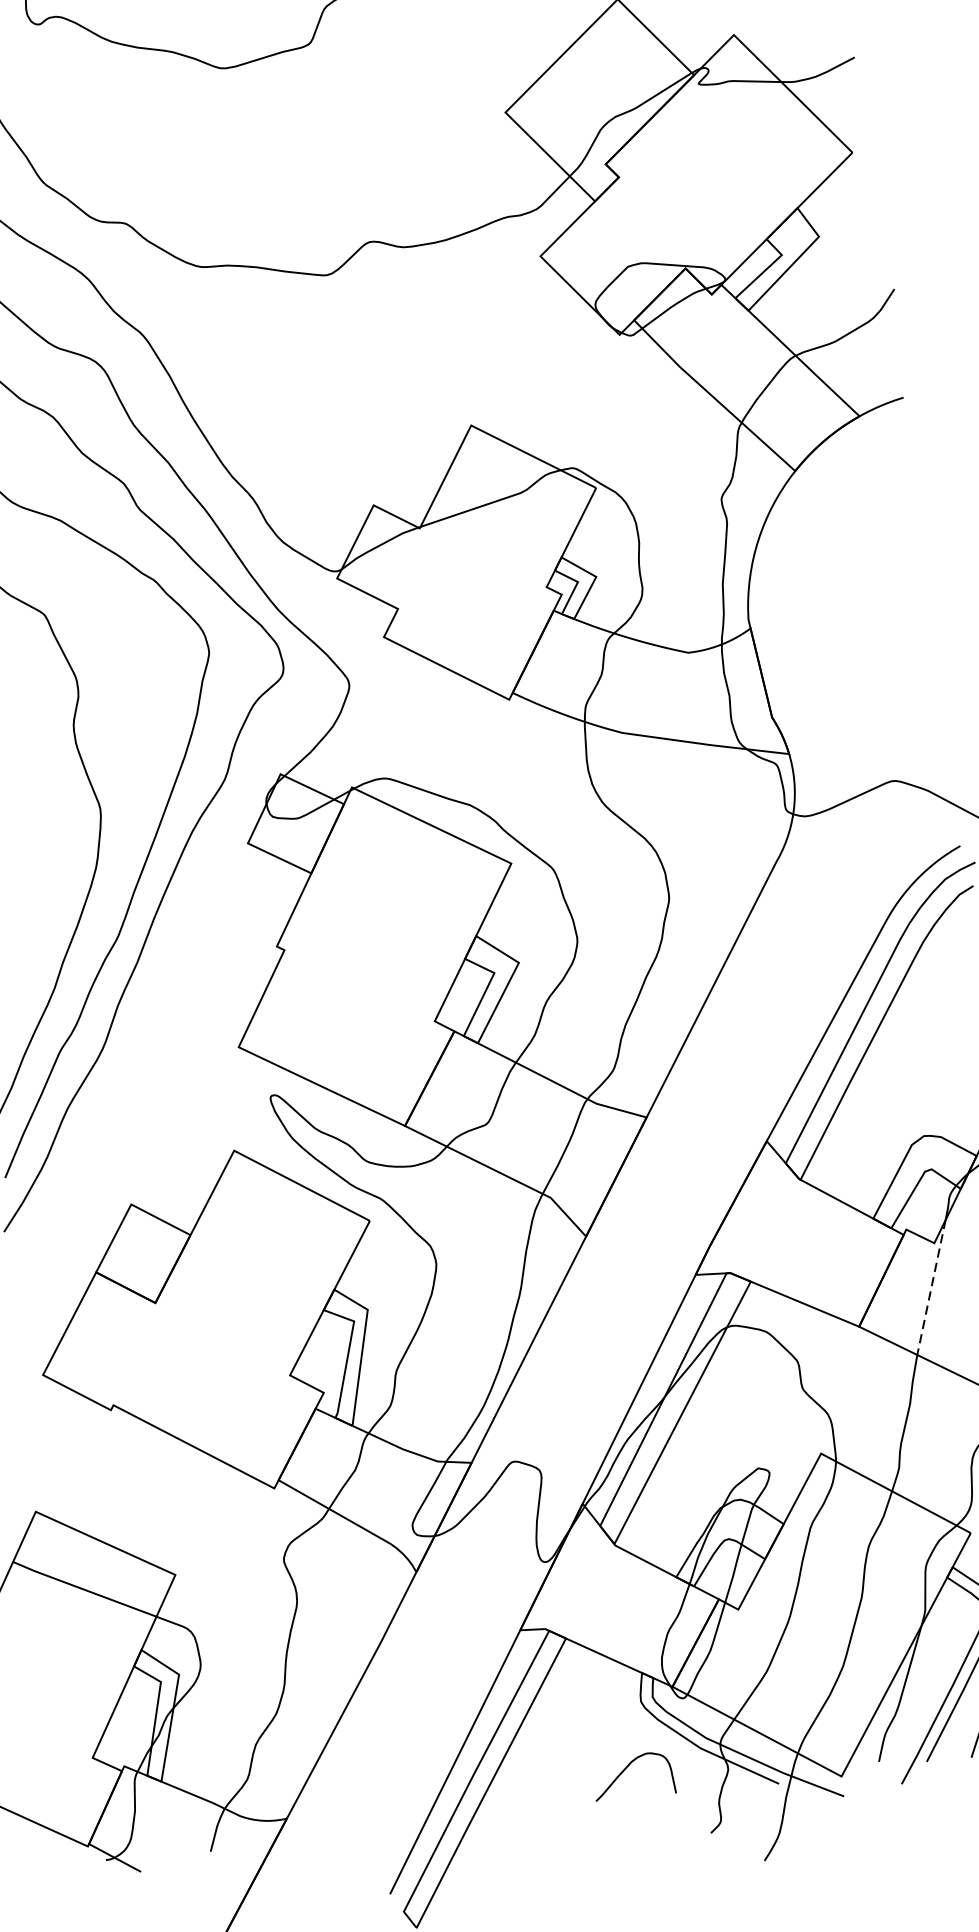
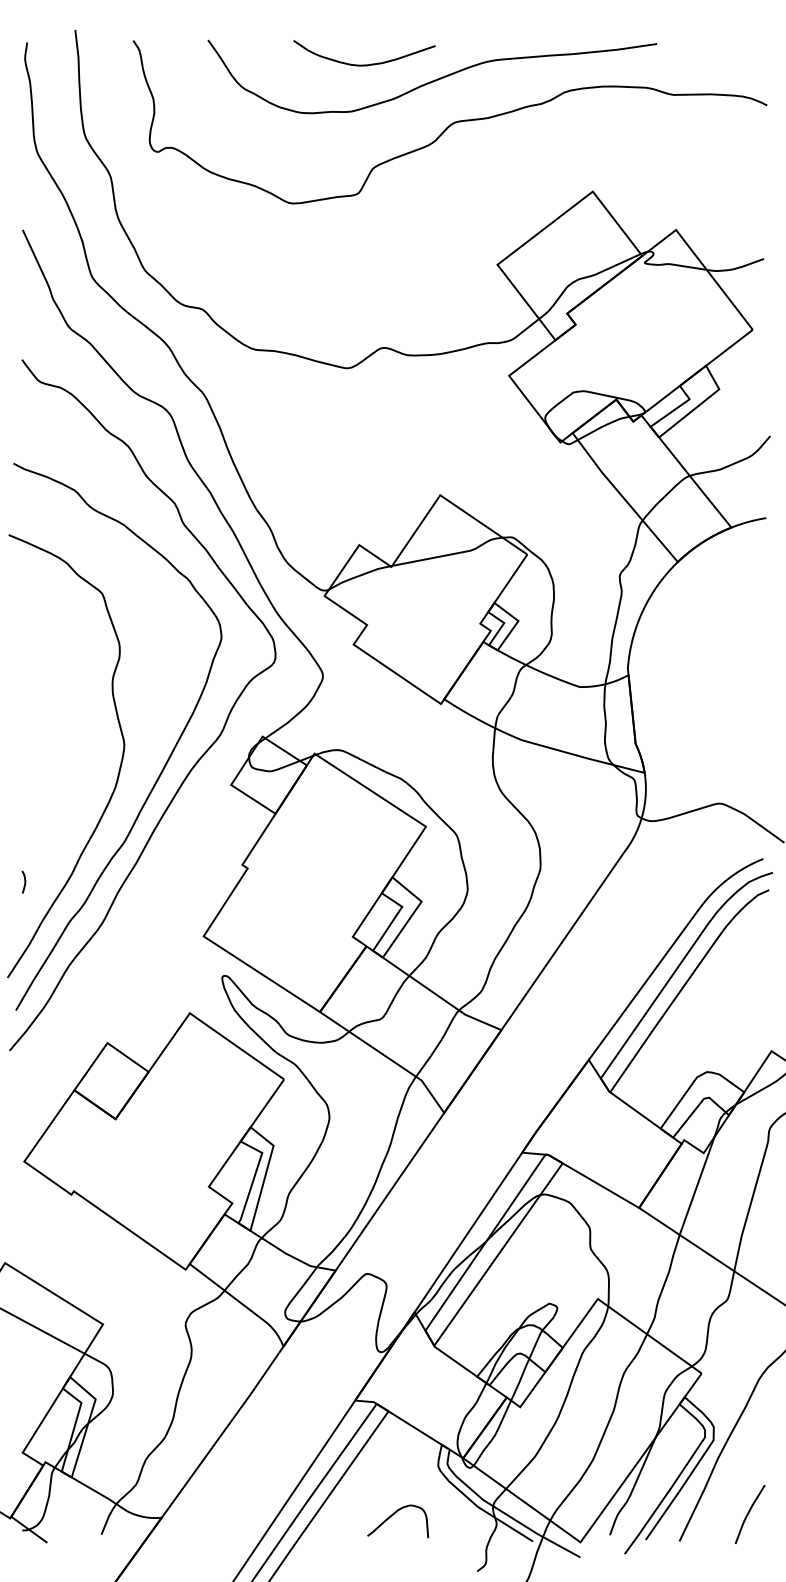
line: (930, 1288) -> (696, 1186), dashed -> solid
curve: (626, 1769) -> (393, 1515), moved

